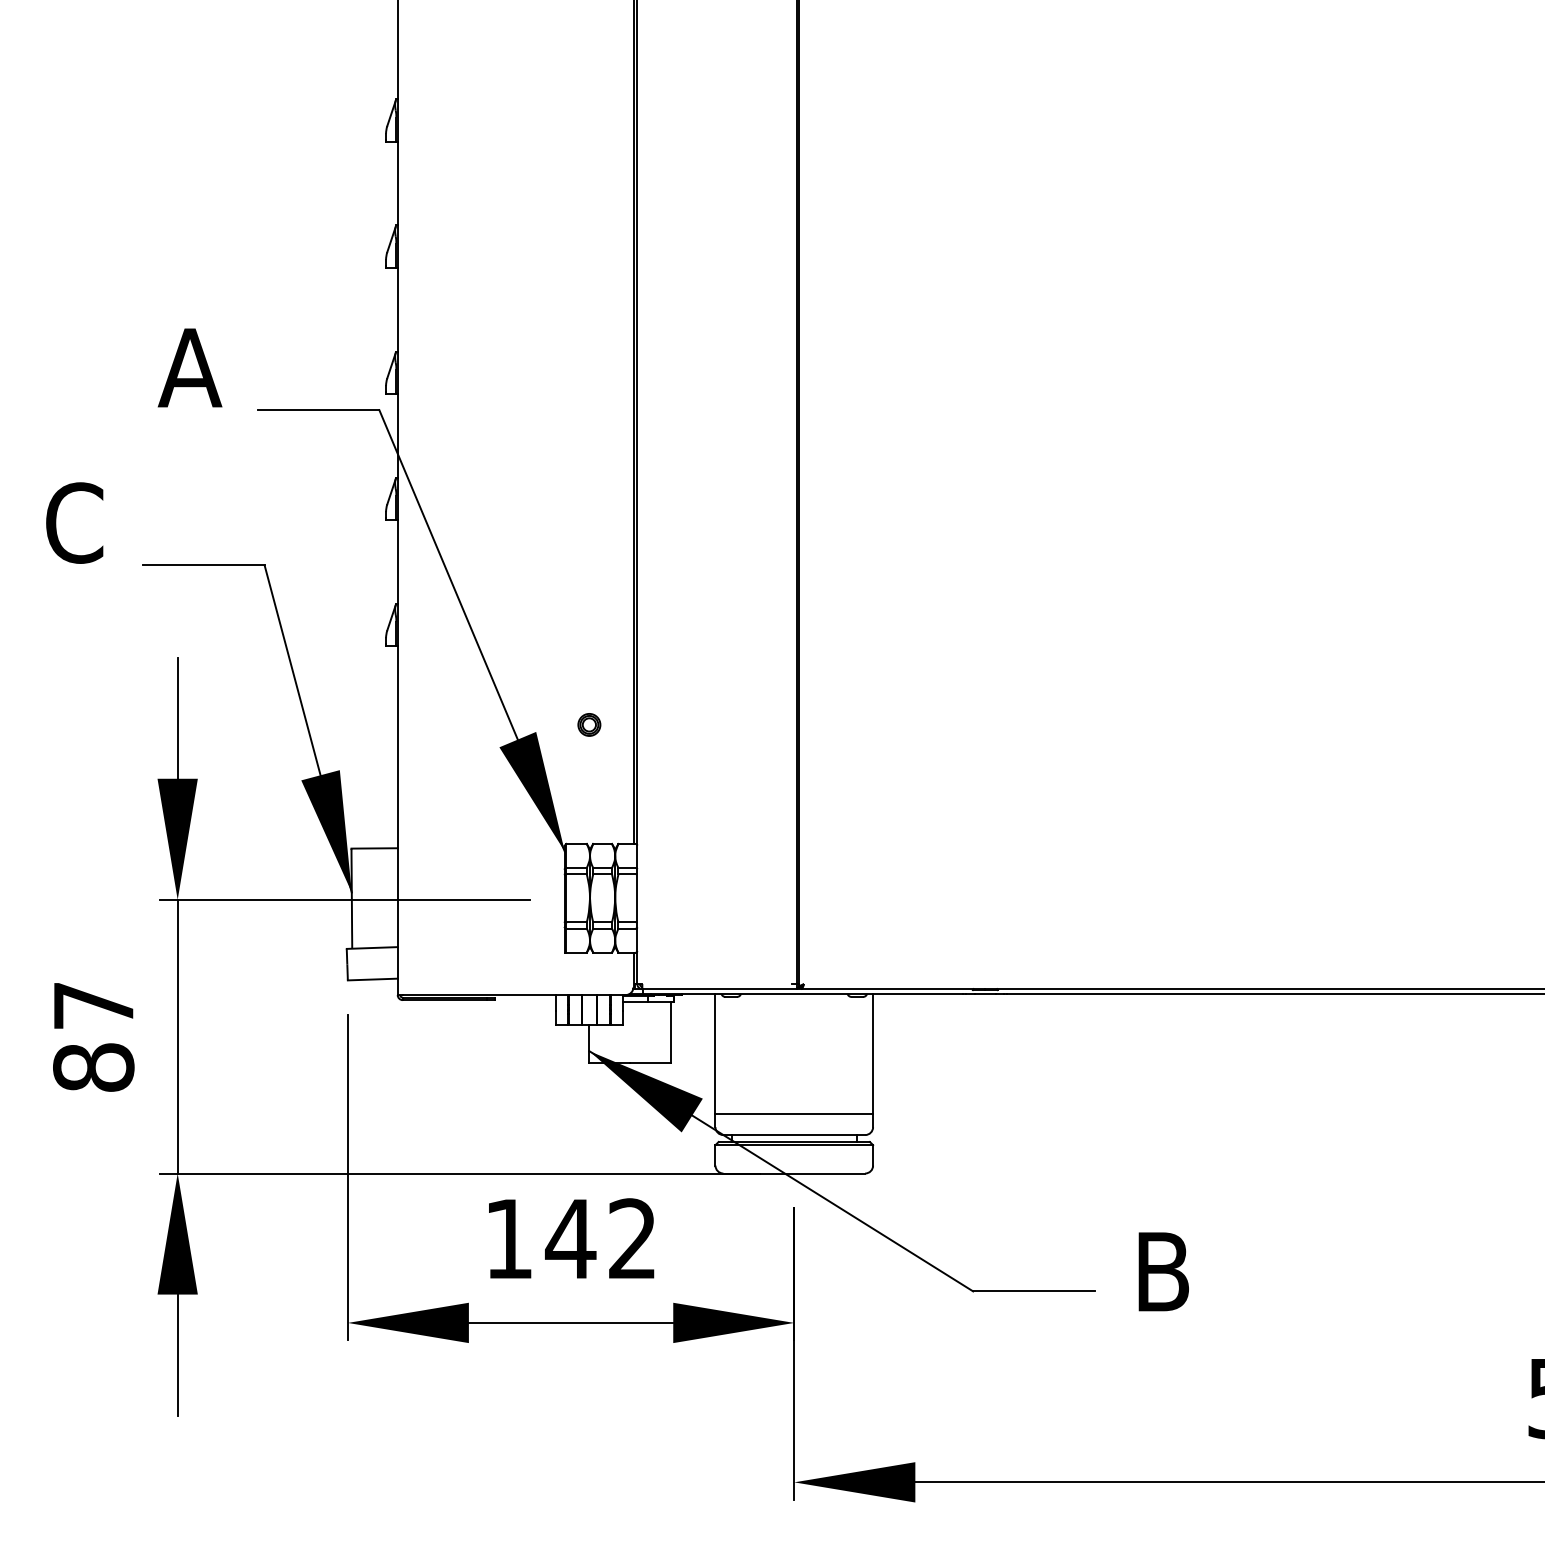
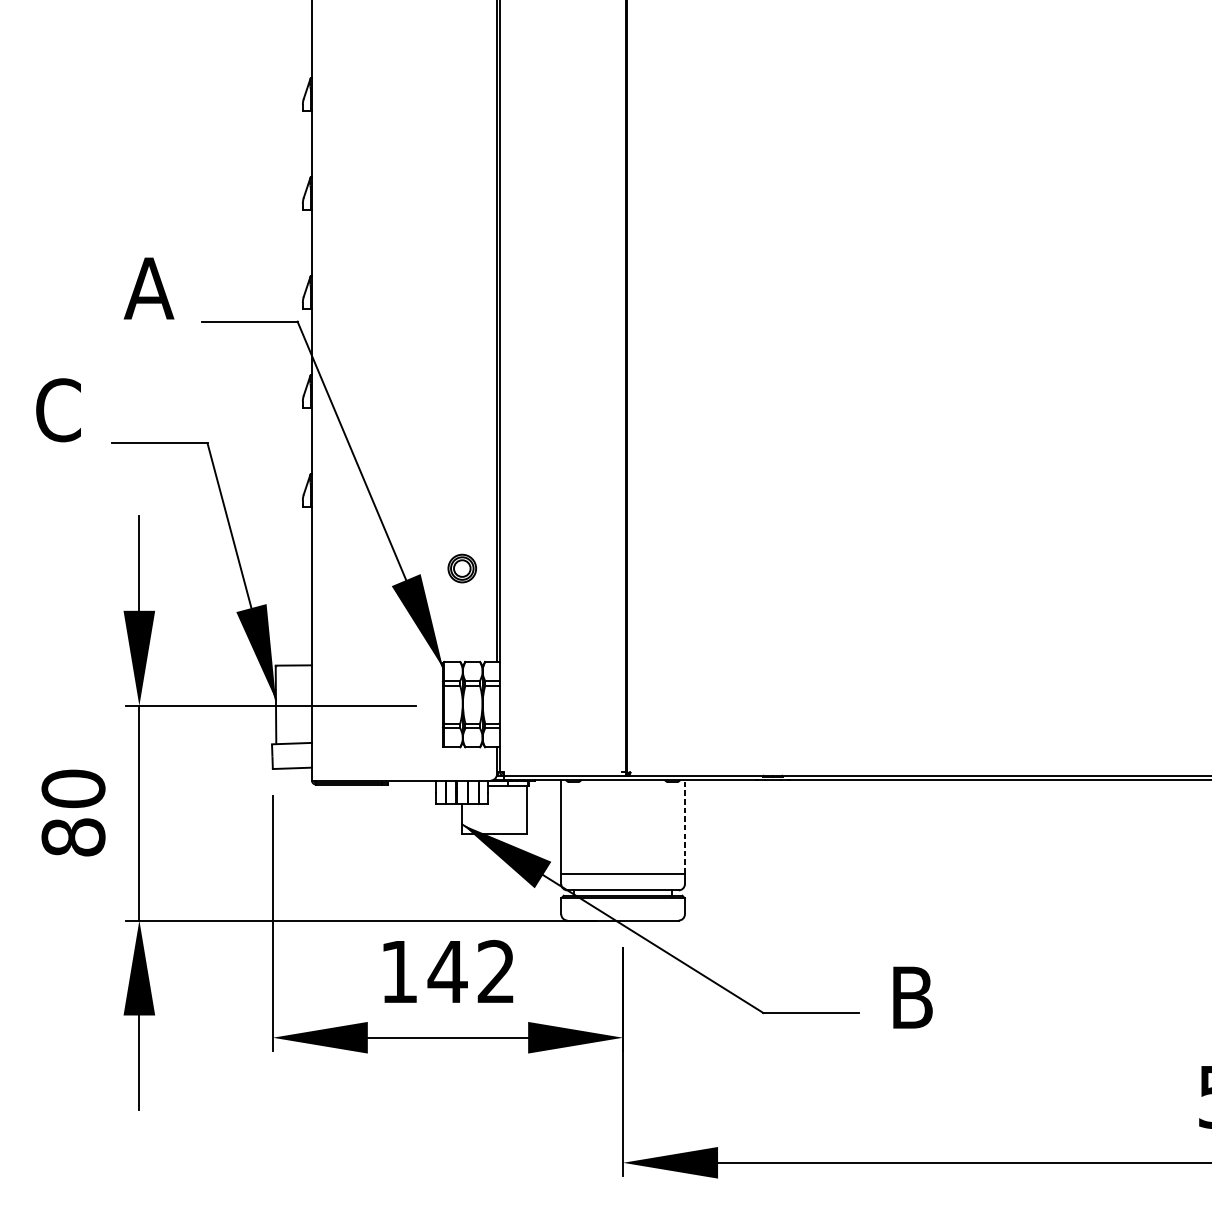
part: (589, 724) -> (462, 568), size x1.6
text: (93, 1005) -> (73, 788), 87 -> 80
line: (873, 1053) -> (685, 826), solid -> dashed

